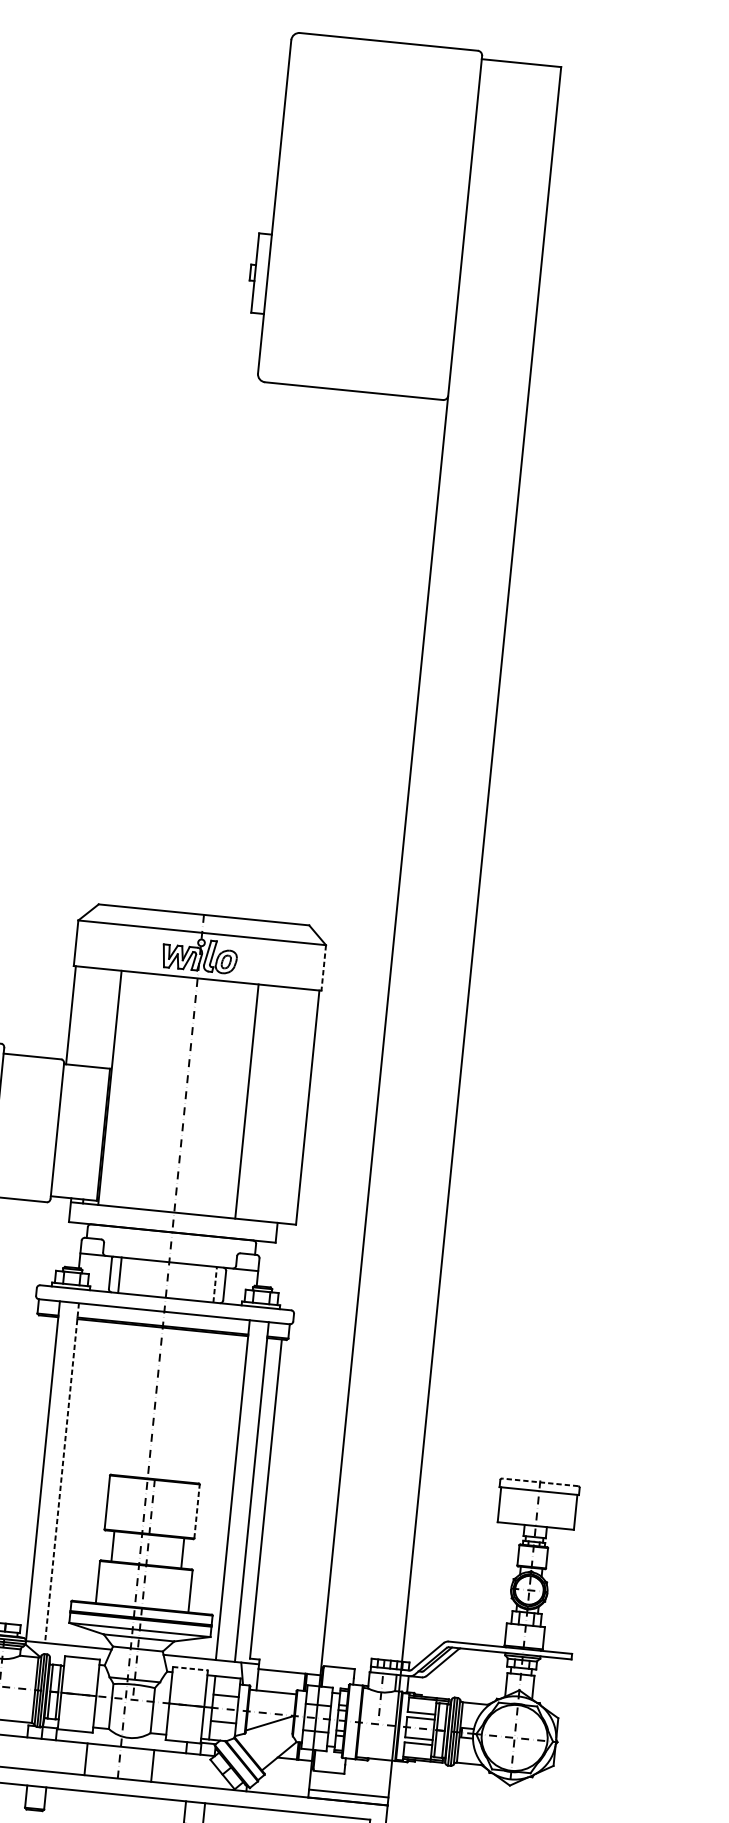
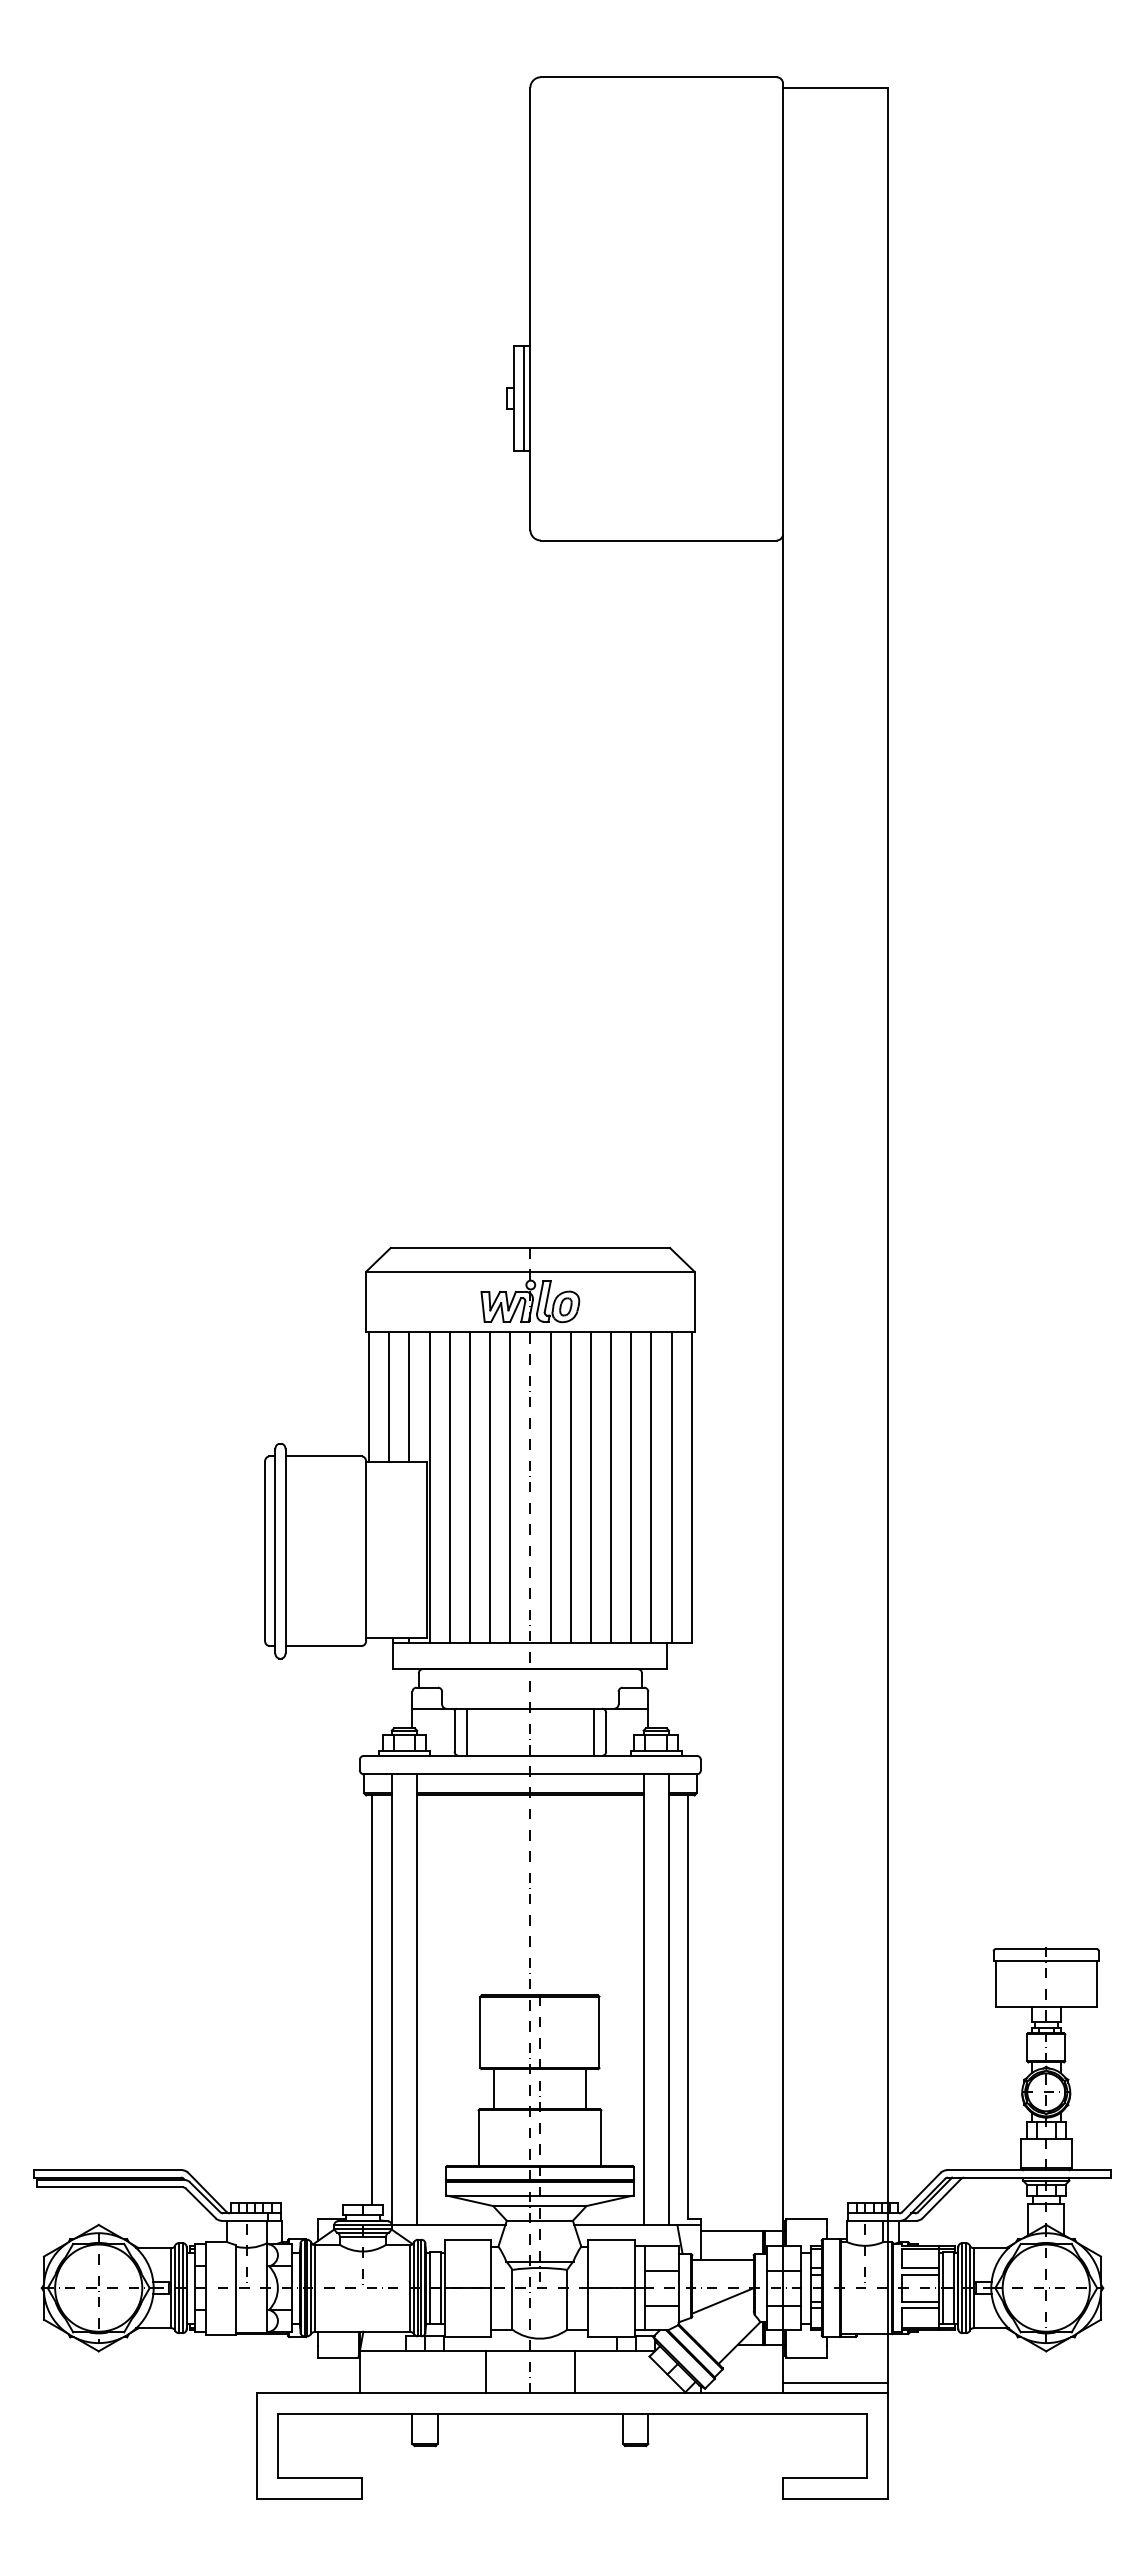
line: (263, 273) -> (524, 398), added
line: (323, 968) -> (694, 1302), dashed -> solid
line: (86, 1017) -> (389, 1397), added
line: (101, 1018) -> (409, 1397), added
line: (124, 1089) -> (449, 1487), added
line: (140, 1090) -> (469, 1487), added
line: (155, 1092) -> (489, 1487), added
line: (170, 1093) -> (510, 1487), added
line: (201, 1096) -> (550, 1487), added
line: (216, 1098) -> (570, 1487), added
line: (232, 1100) -> (591, 1487), added
line: (262, 1103) -> (631, 1487), added
line: (277, 1104) -> (651, 1487), added
line: (292, 1106) -> (671, 1487), added
line: (215, 1284) -> (593, 1732), dashed -> solid
line: (28, 1469) -> (372, 1999), added
line: (62, 1473) -> (417, 2000), dashed -> solid
line: (540, 1482) -> (1046, 1949), dashed -> solid
line: (197, 1511) -> (599, 2032), dashed -> solid
line: (190, 1668) -> (611, 2239), dashed -> solid

